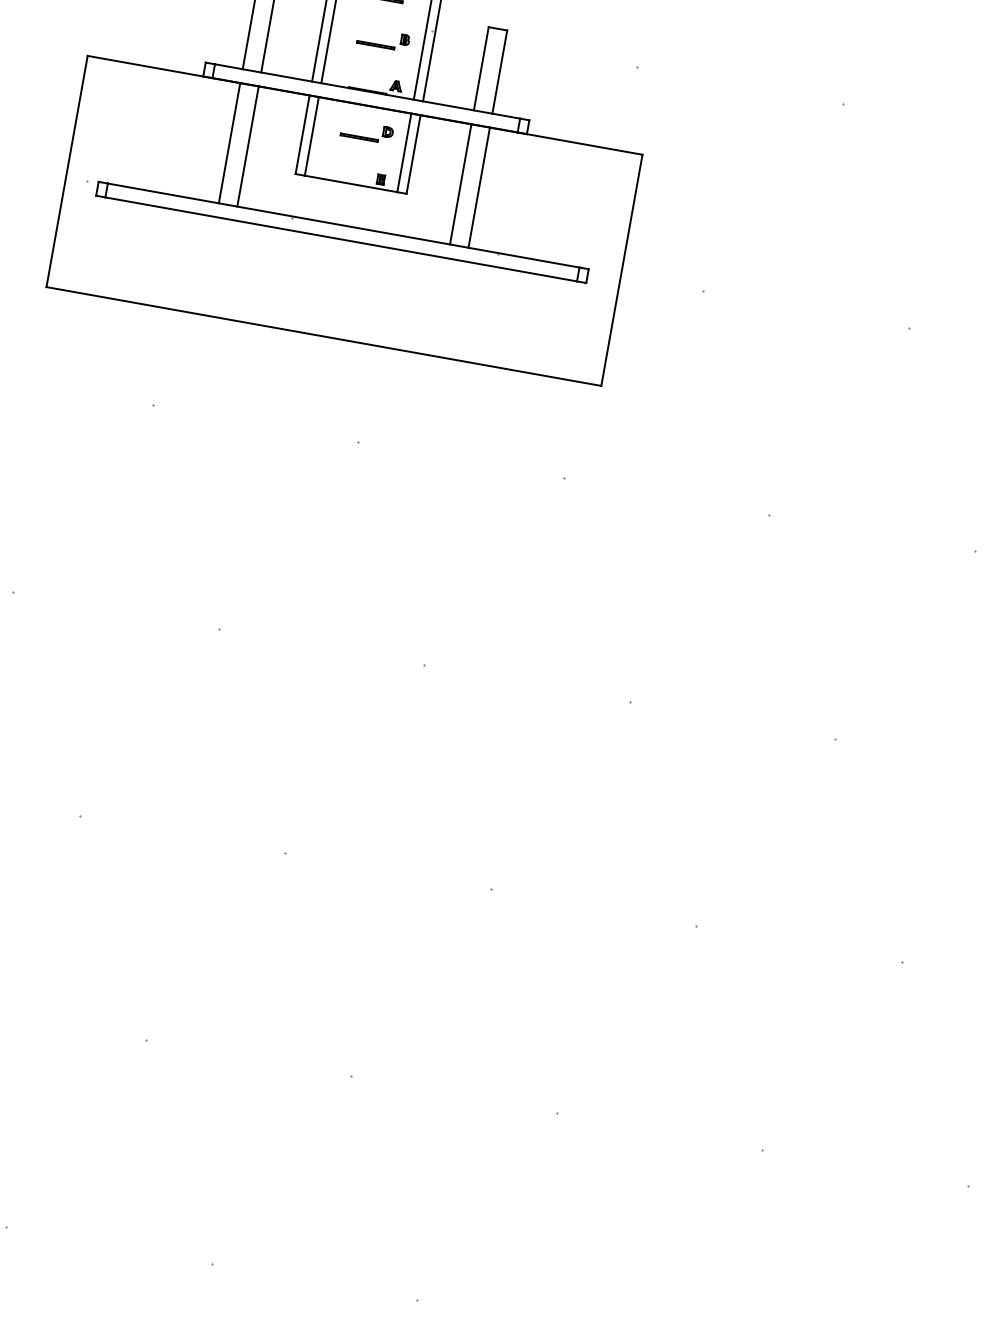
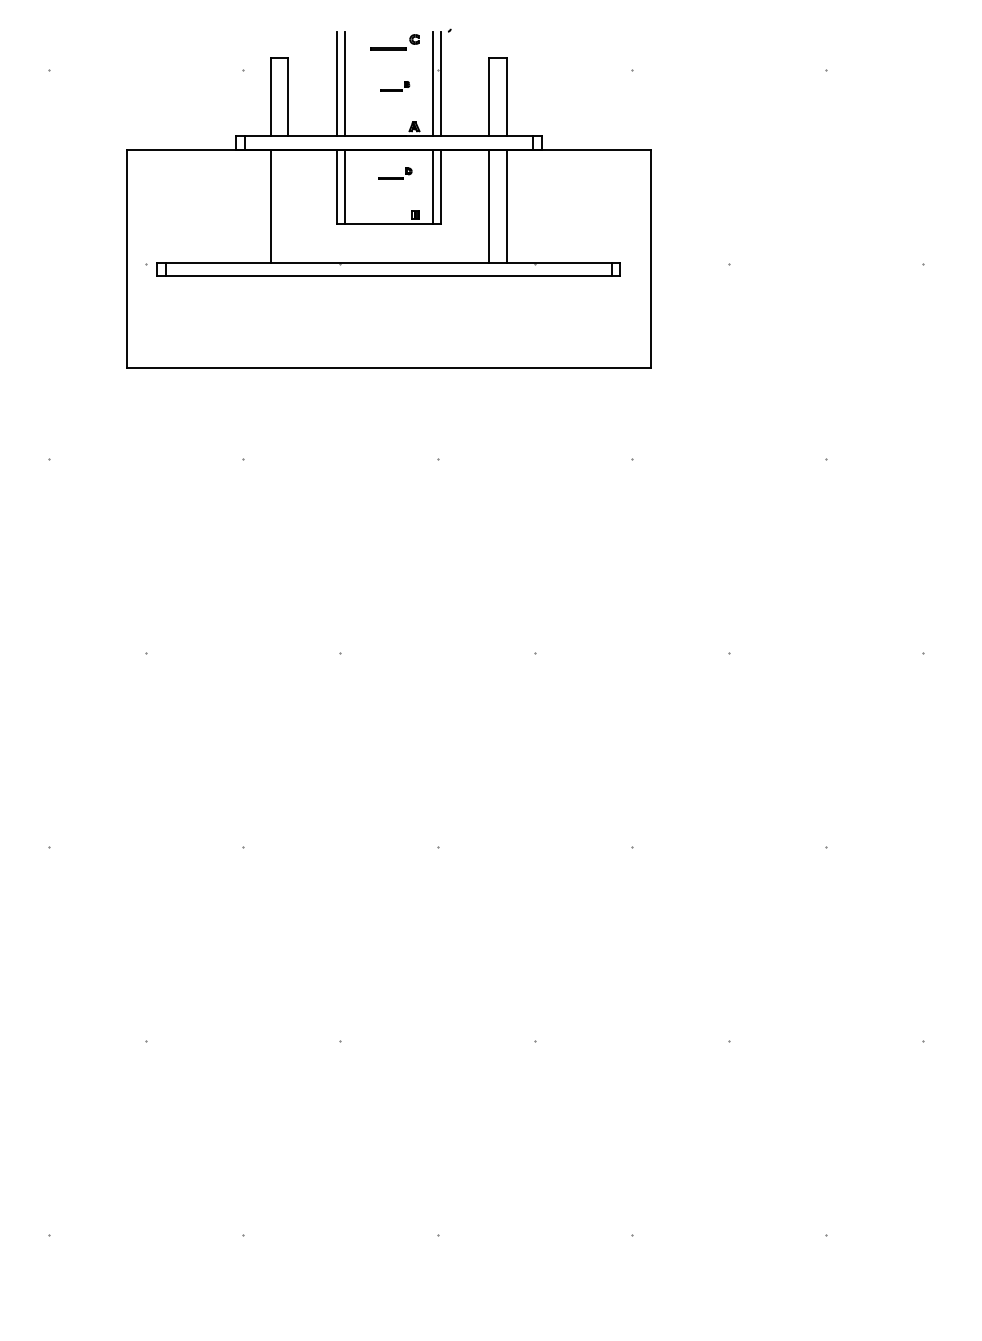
part: (382, 39) -> (394, 86), size x0.6
part: (366, 131) -> (394, 173), size x0.7
line: (248, 146) -> (288, 206), removed

